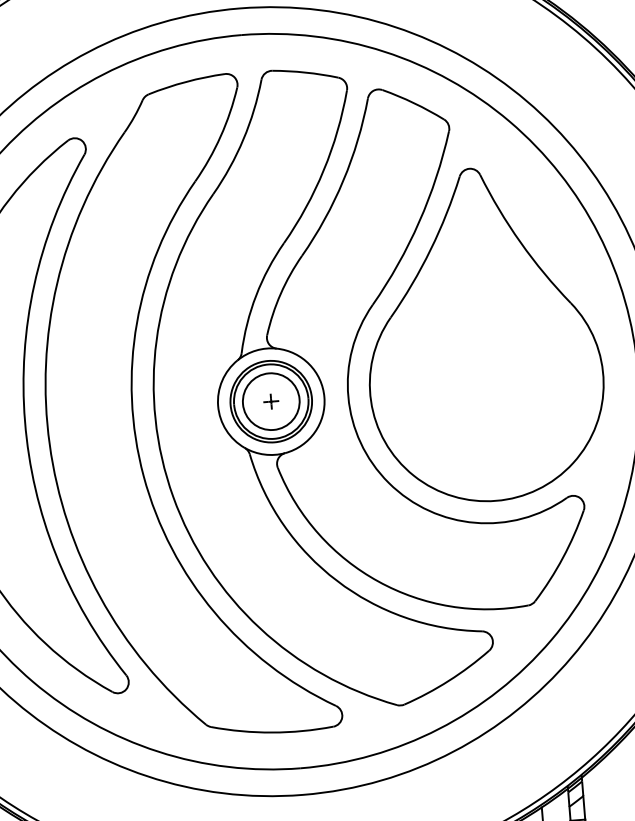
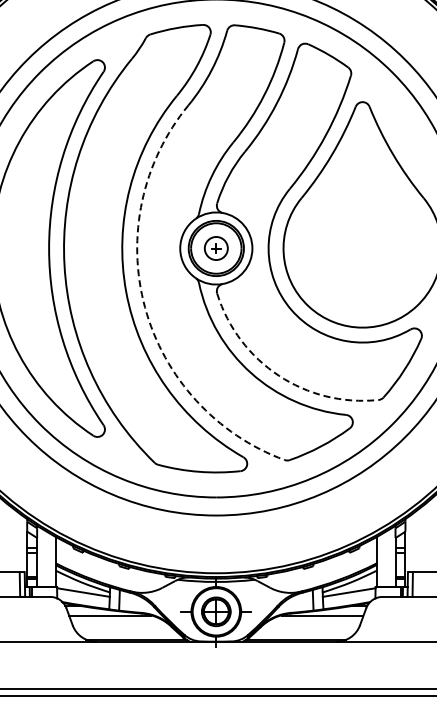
circle: (271, 401) -> (216, 248), size x0.6
arc: (173, 496) -> (145, 307), solid -> dashed
arc: (377, 581) -> (278, 375), solid -> dashed

